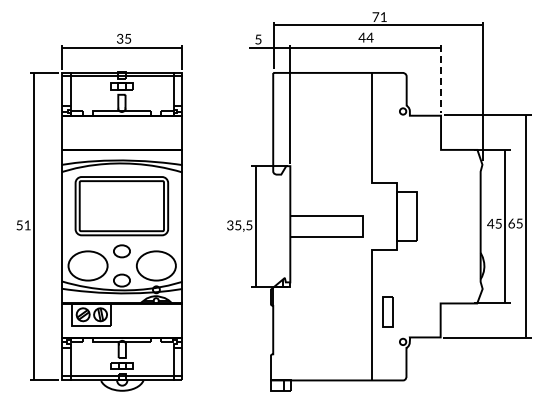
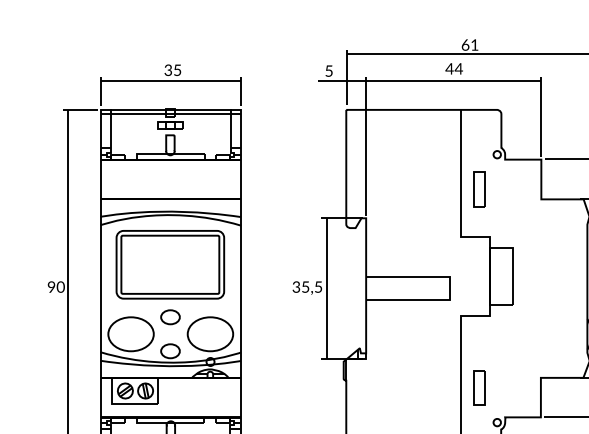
text: (375, 17) -> (465, 45), 71 -> 61
line: (440, 79) -> (540, 117), dashed -> solid
part: (387, 140) -> (479, 188), added
text: (23, 225) -> (56, 287), 51 -> 90

